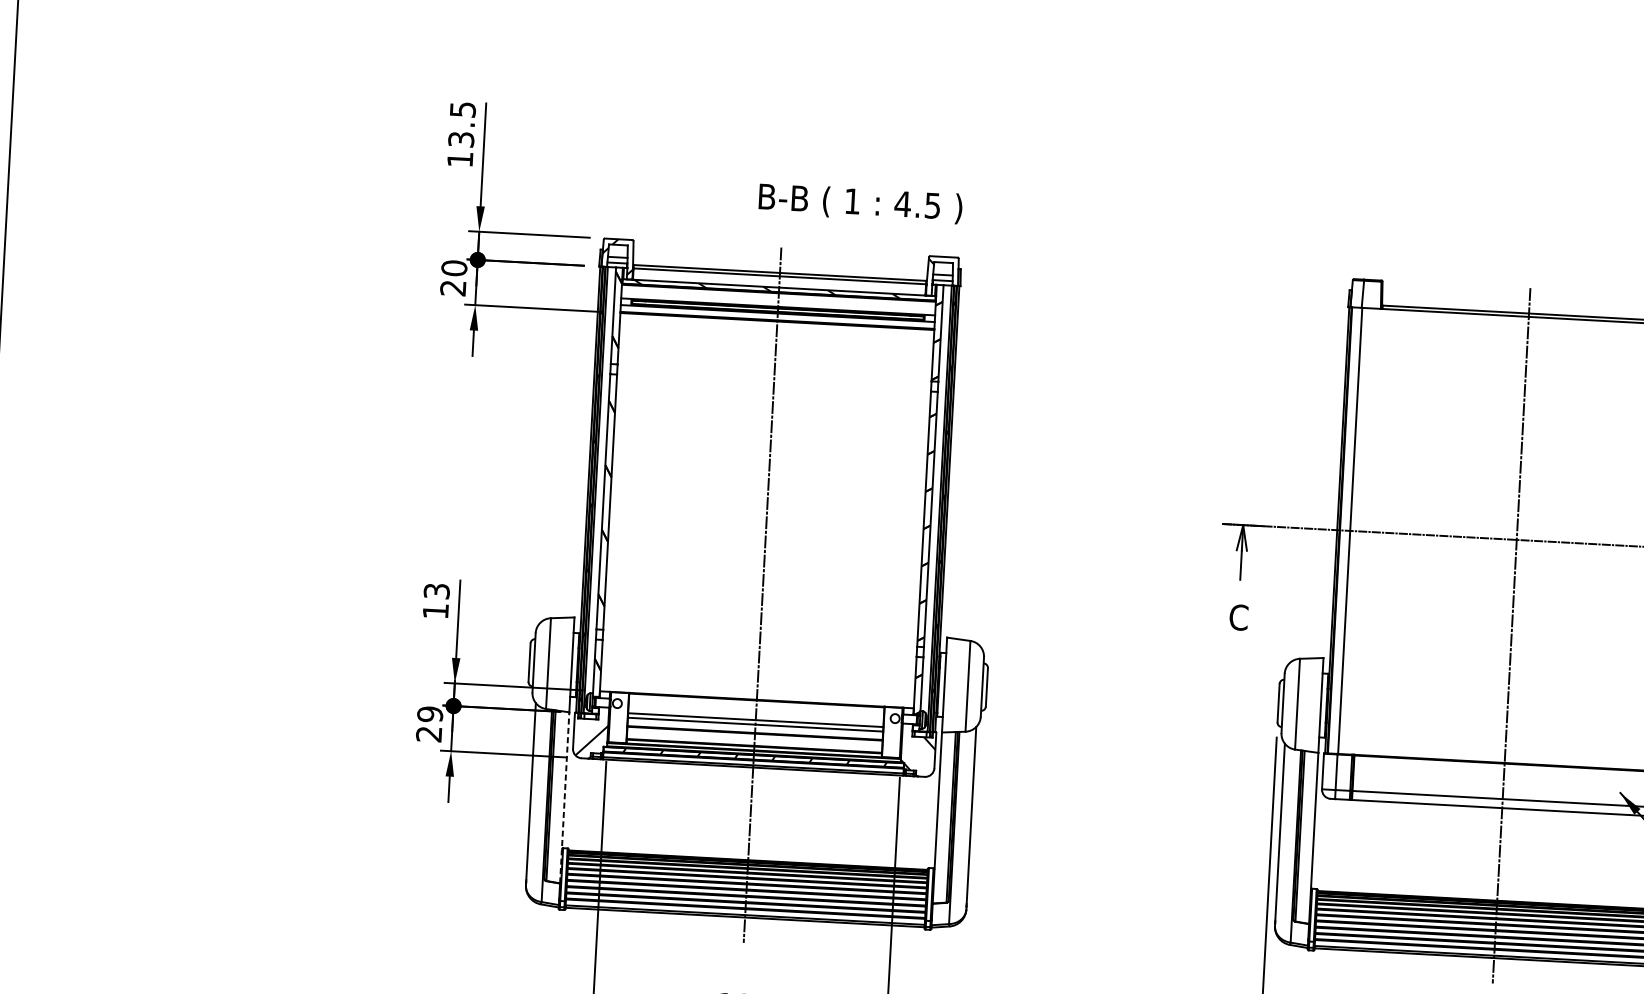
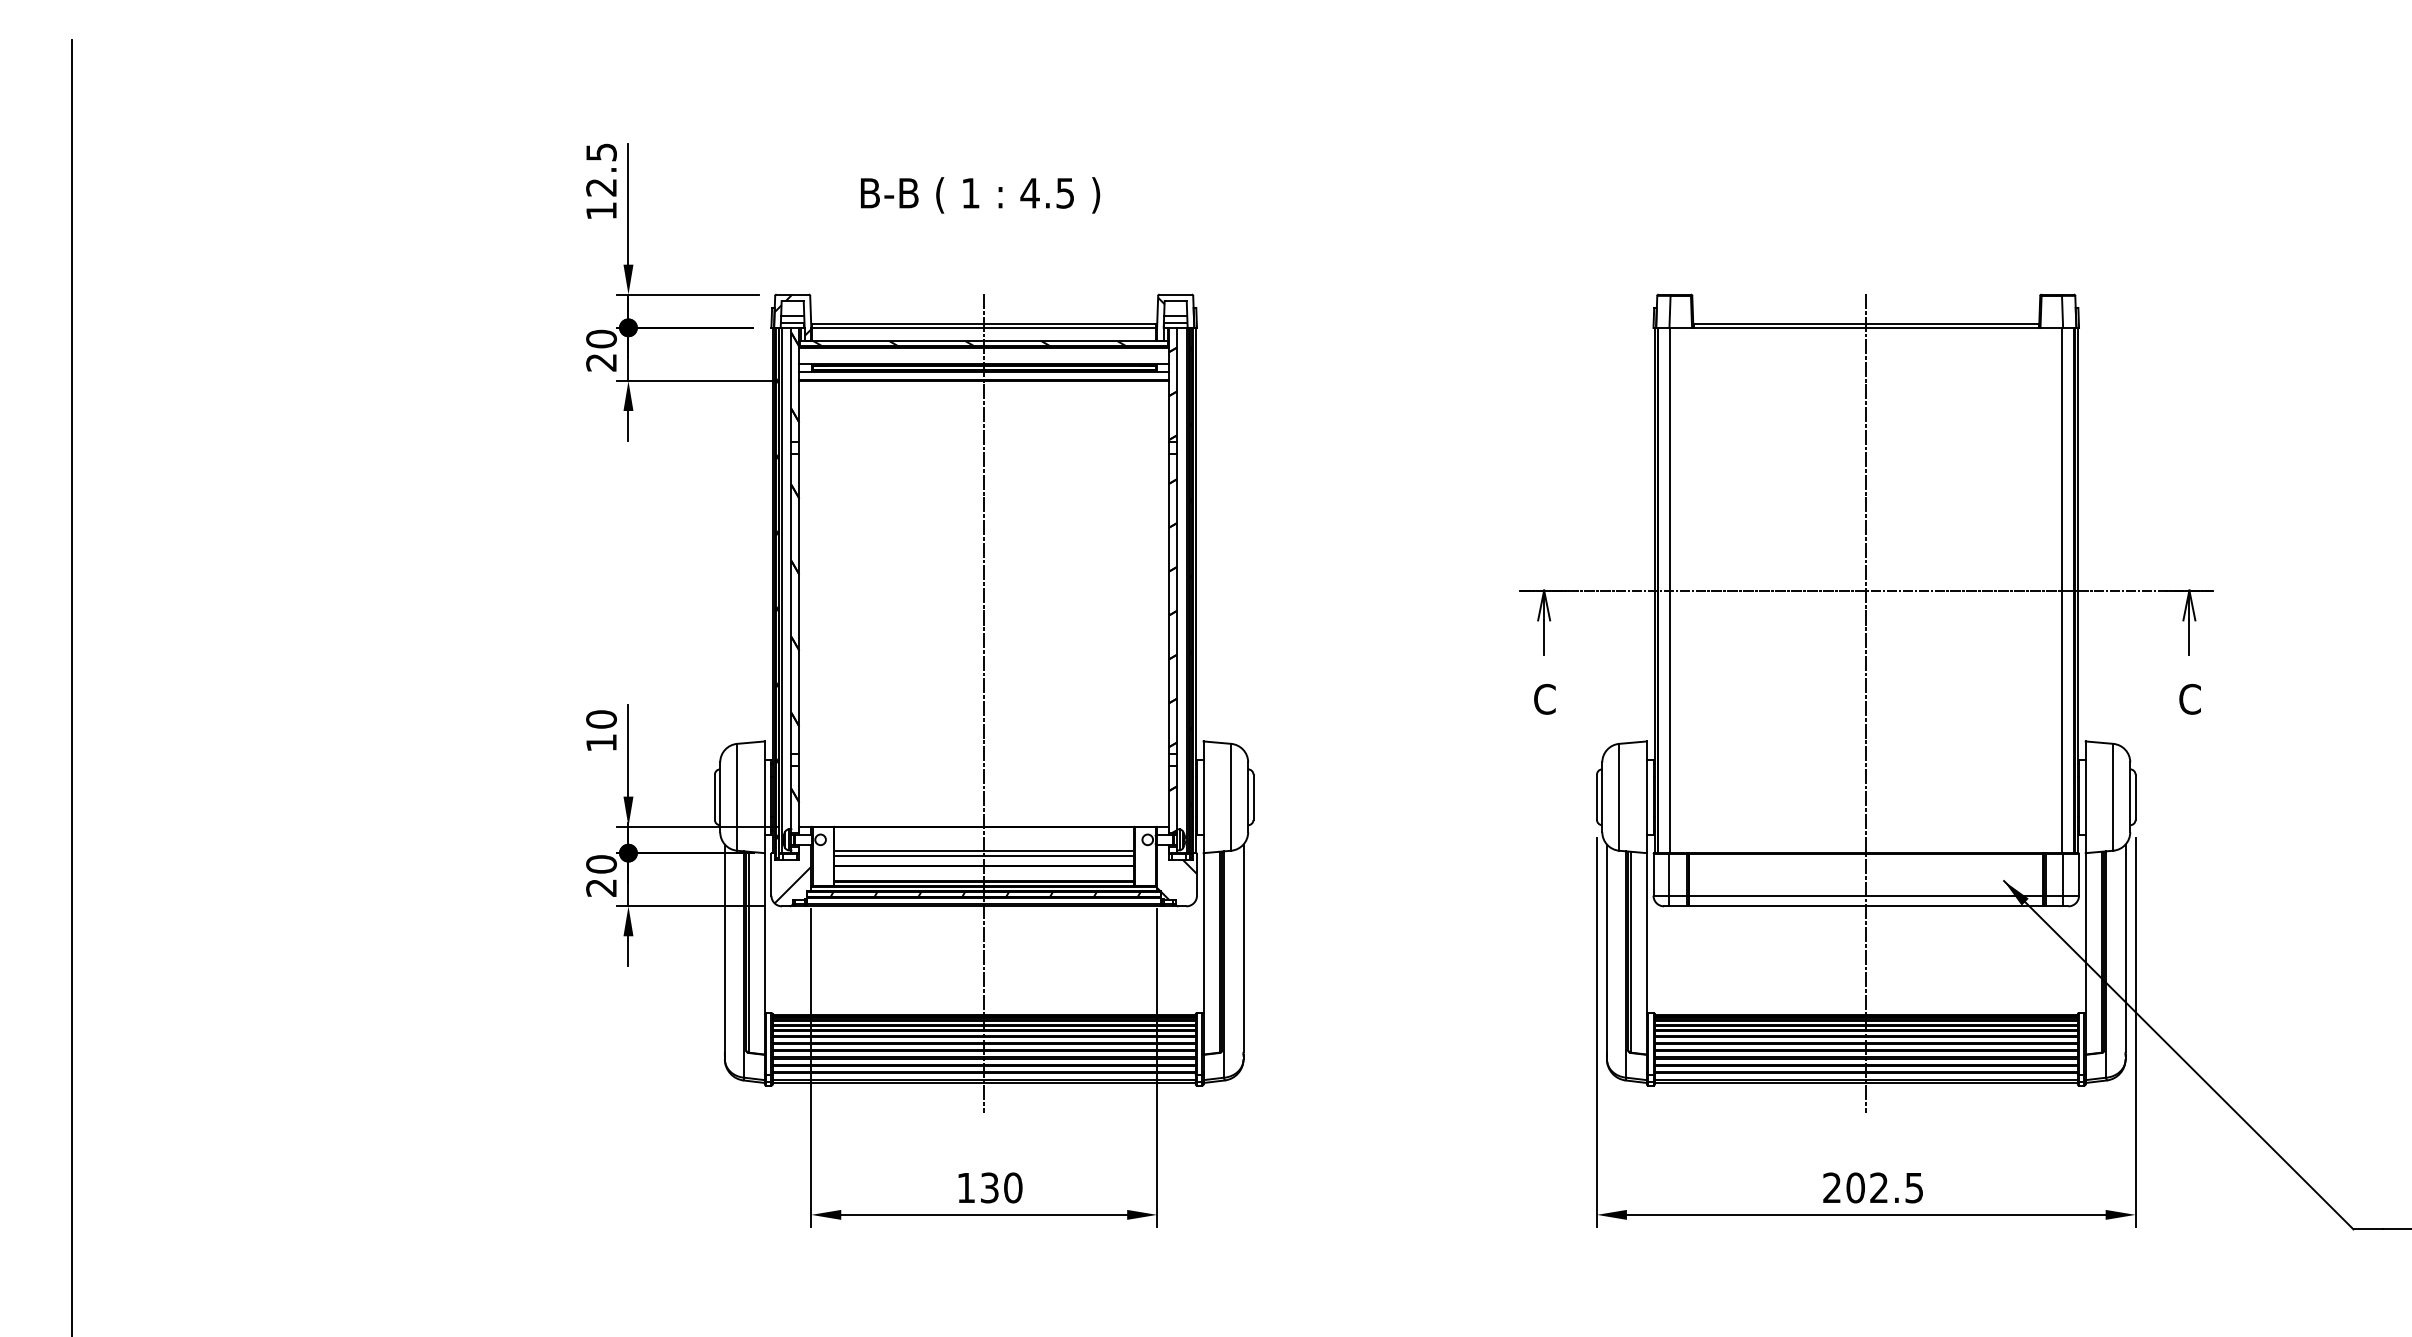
text: (461, 139) -> (601, 187), 13.5 -> 12.5
text: (860, 203) -> (980, 195), moved
text: (436, 591) -> (601, 719), 13 -> 10
text: (430, 714) -> (601, 864), 29 -> 20
line: (564, 797) -> (764, 953), dashed -> solid

